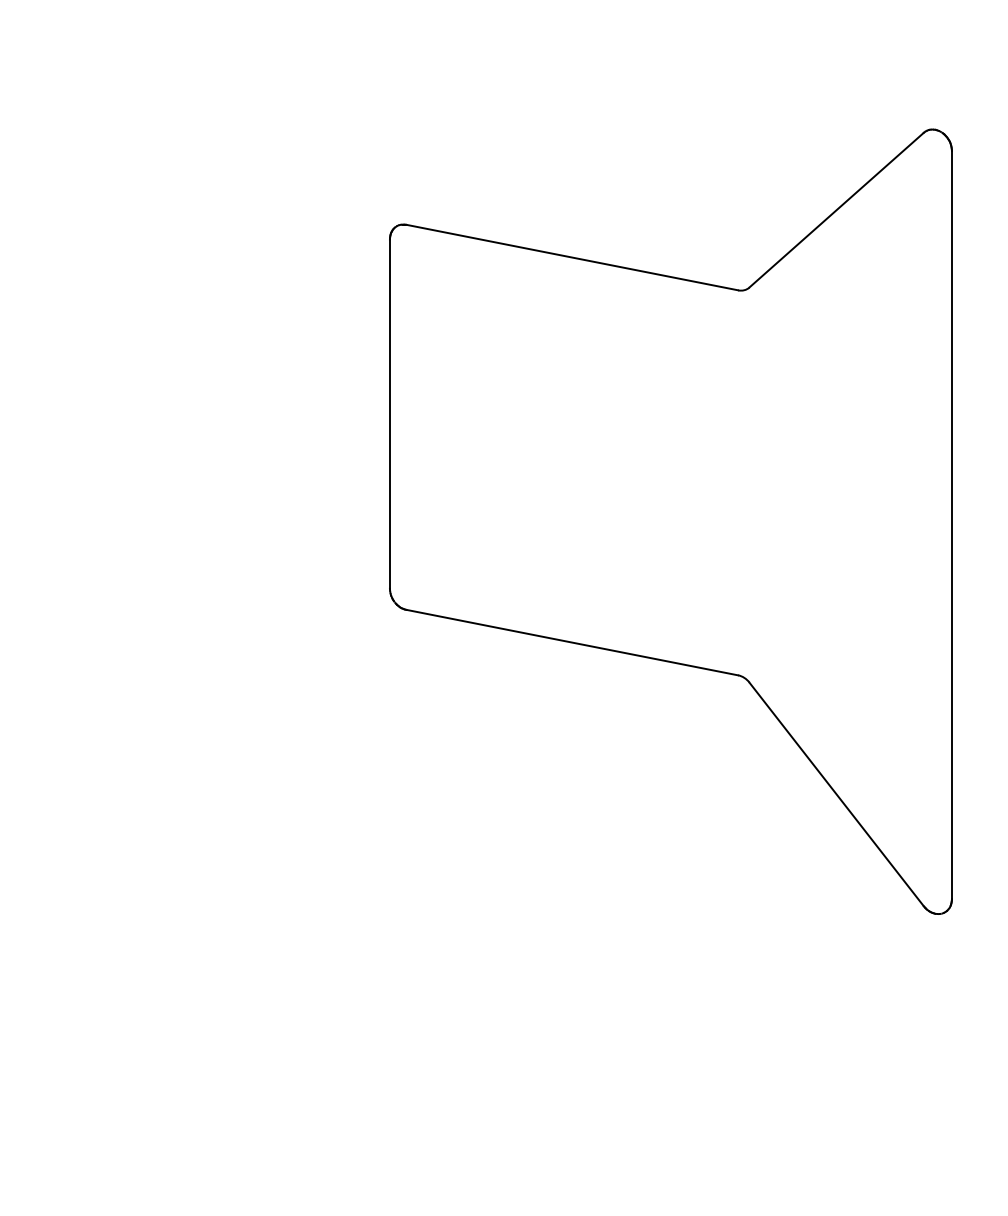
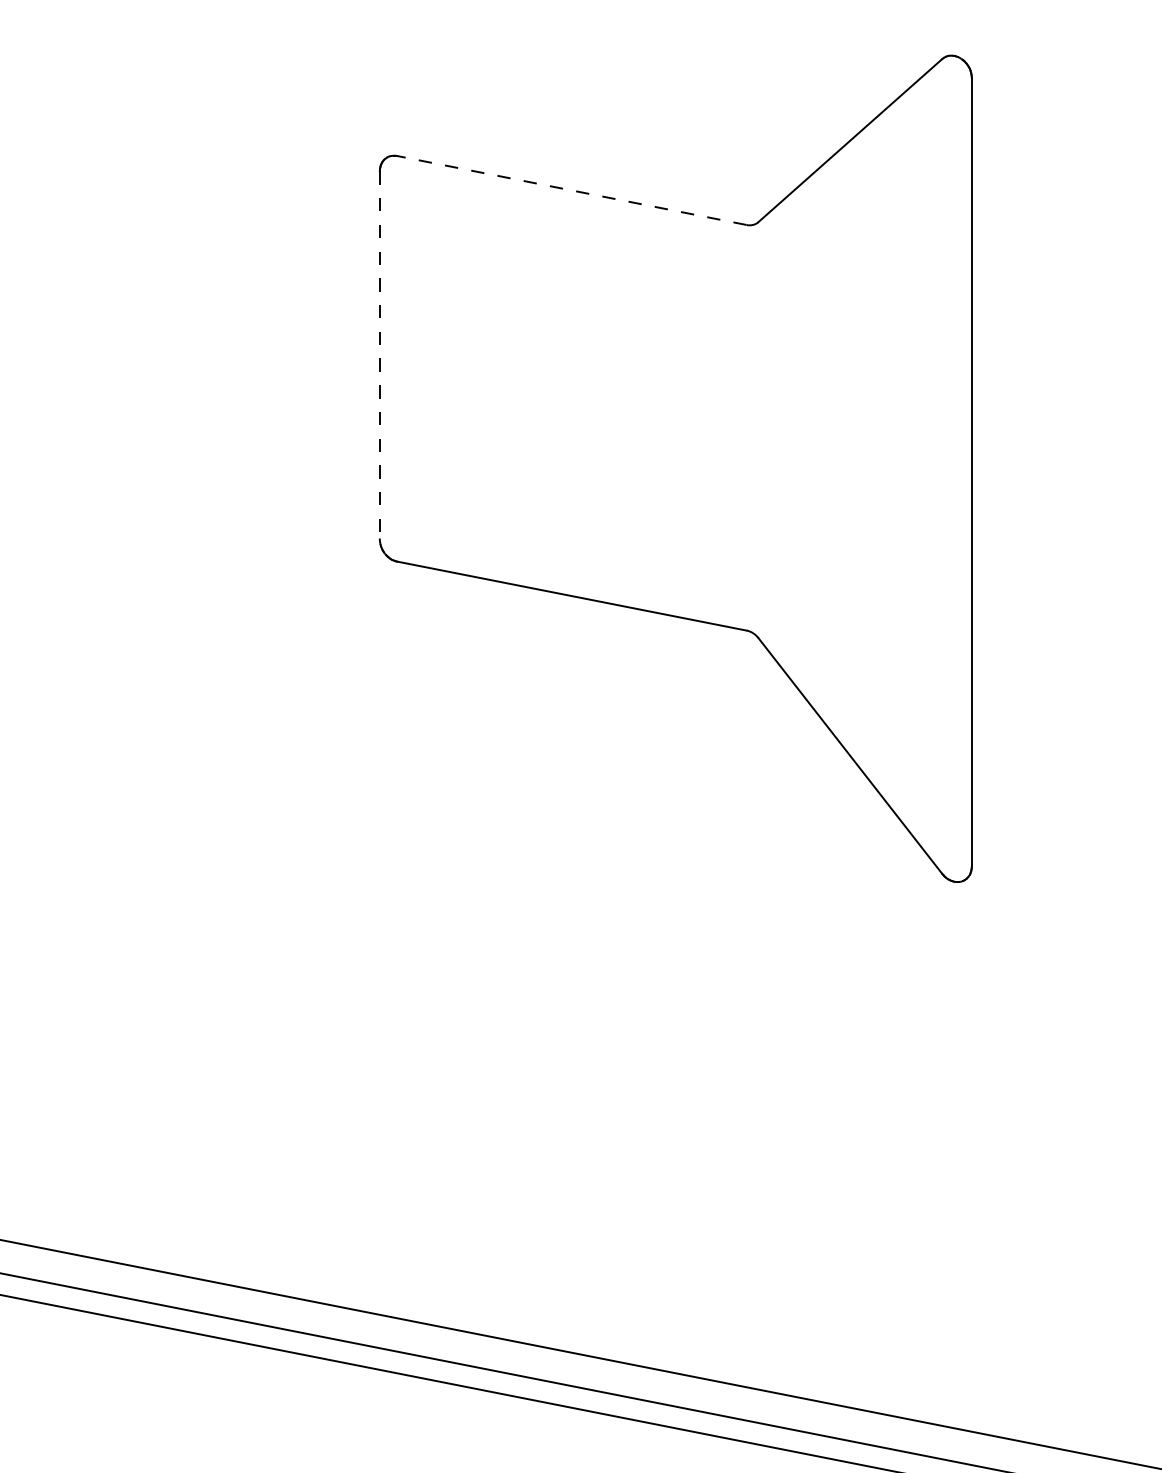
line: (571, 257) -> (571, 190), solid -> dashed
line: (389, 414) -> (379, 355), solid -> dashed

